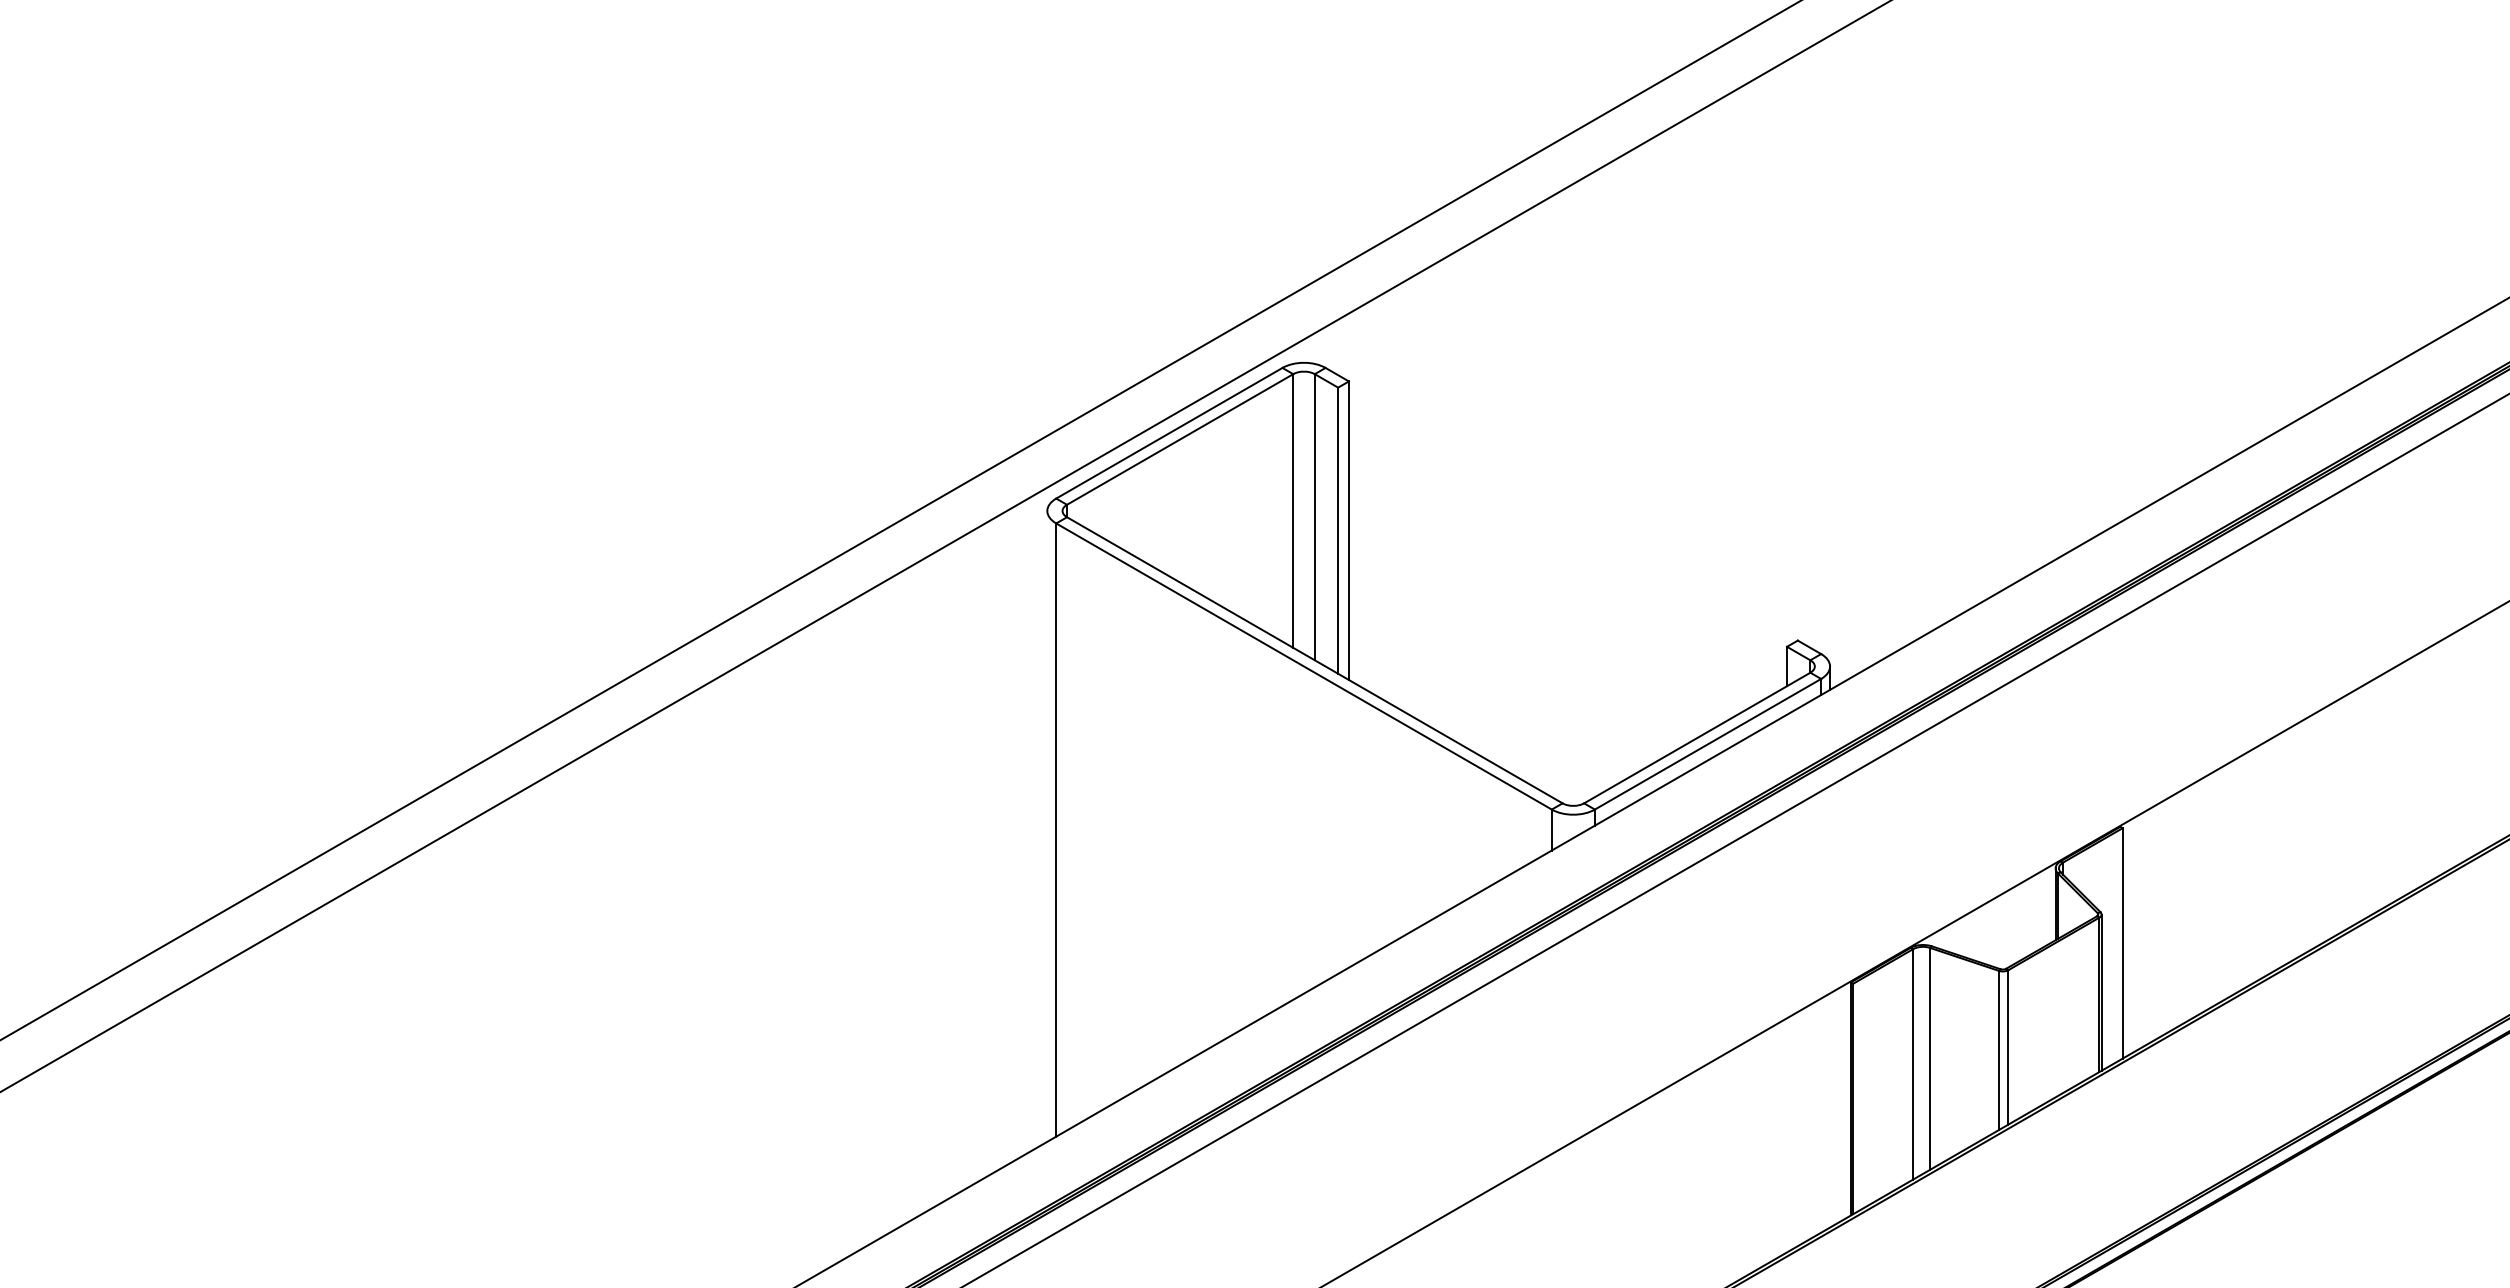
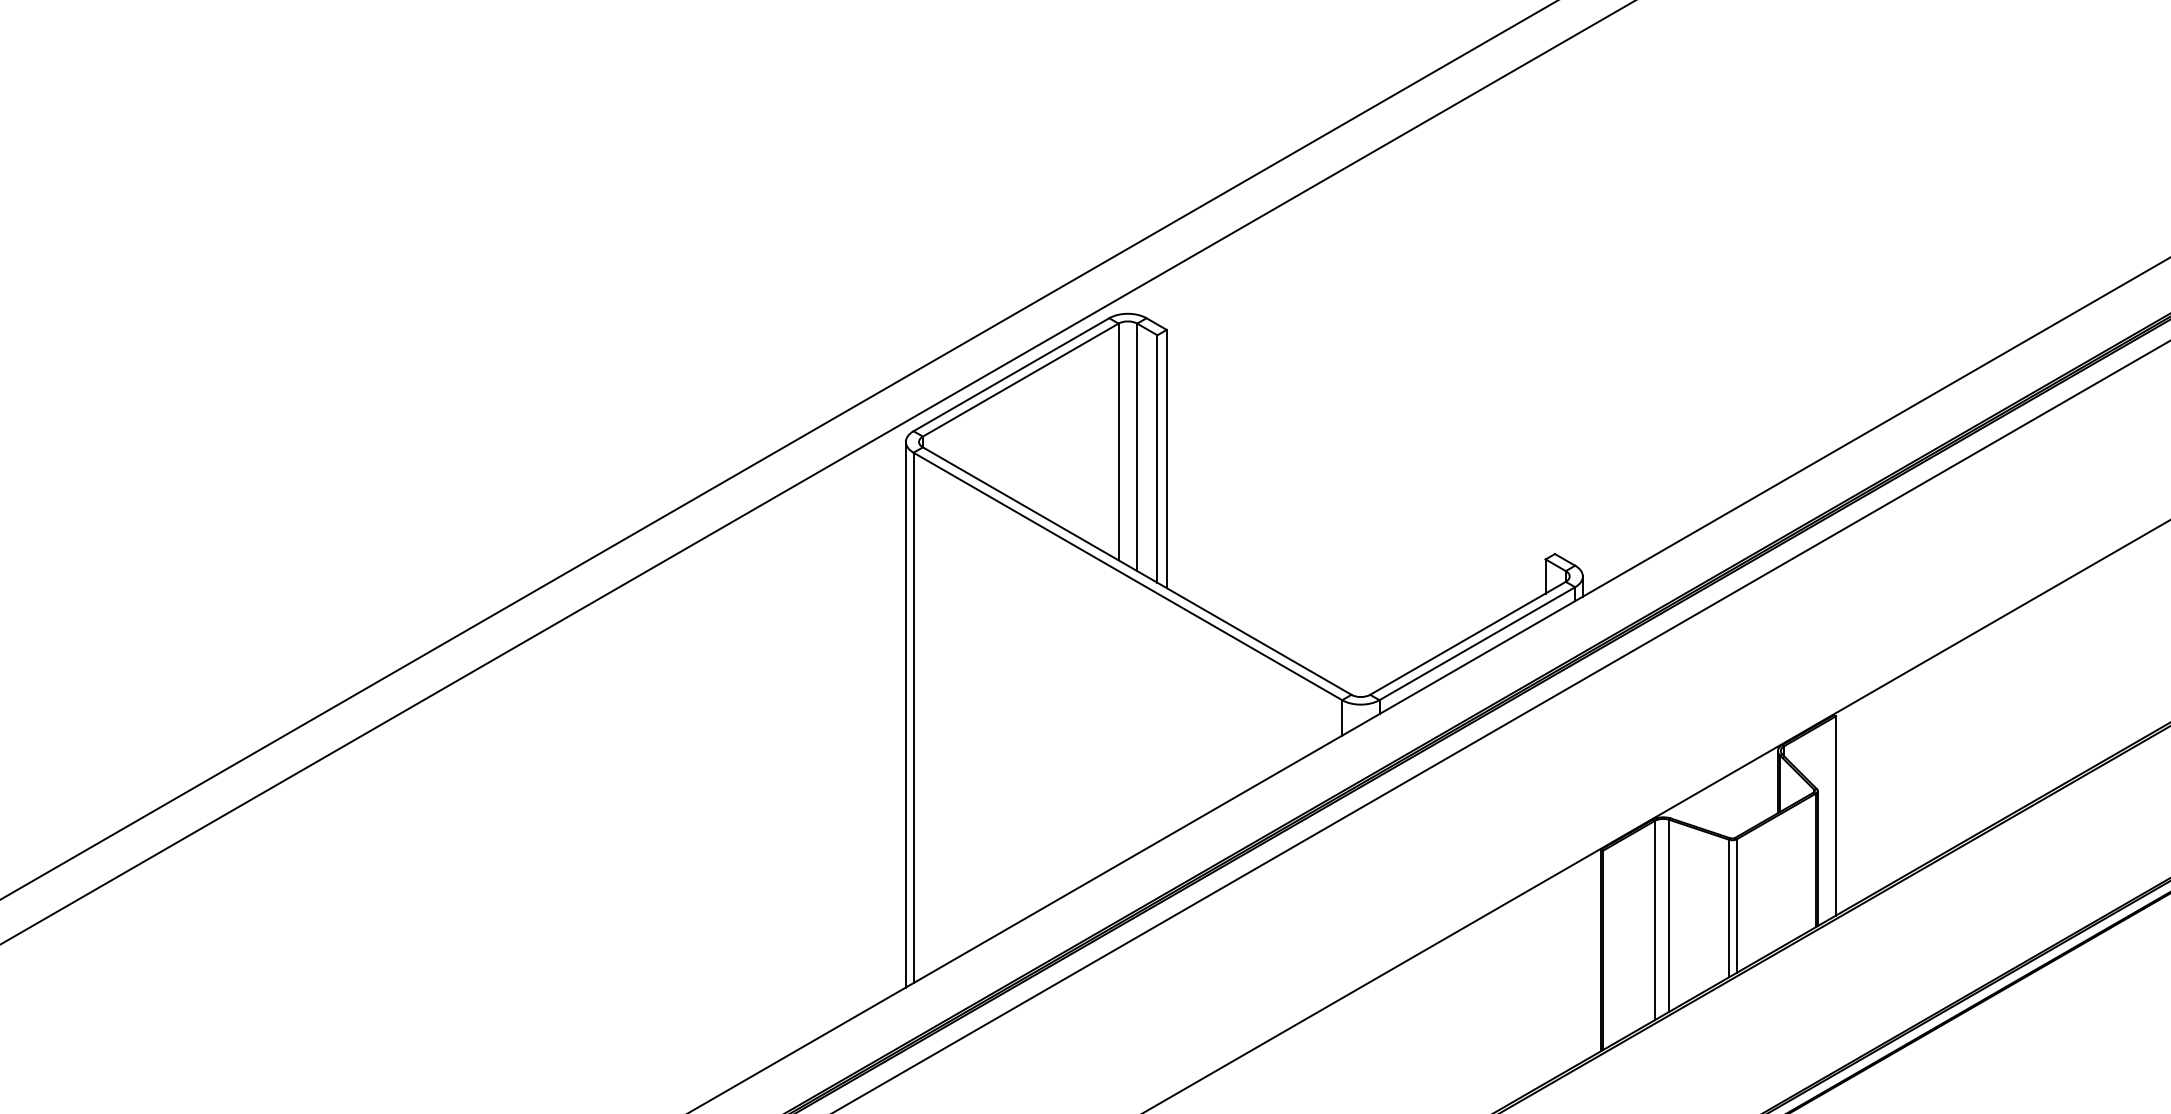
line: (1046, 826) -> (905, 714), added

